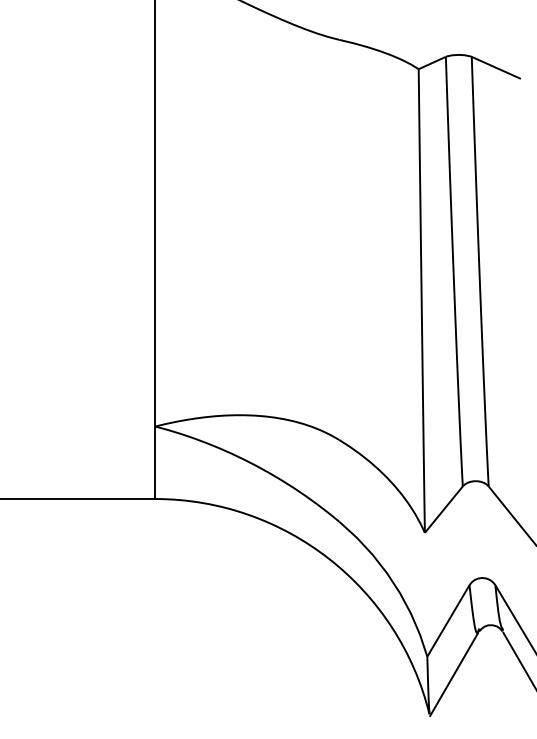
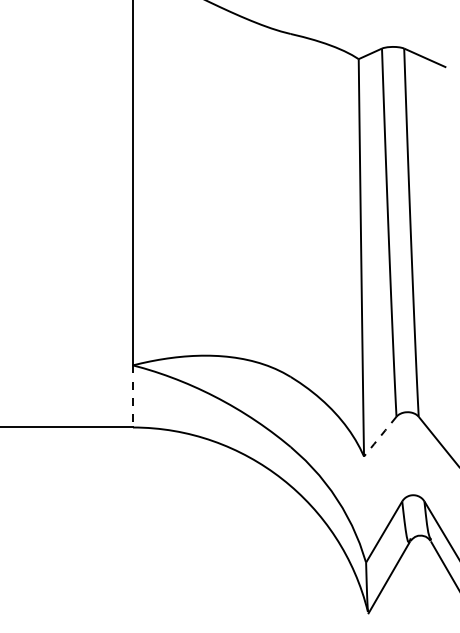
line: (155, 463) -> (133, 397), solid -> dashed
line: (443, 509) -> (379, 436), solid -> dashed

